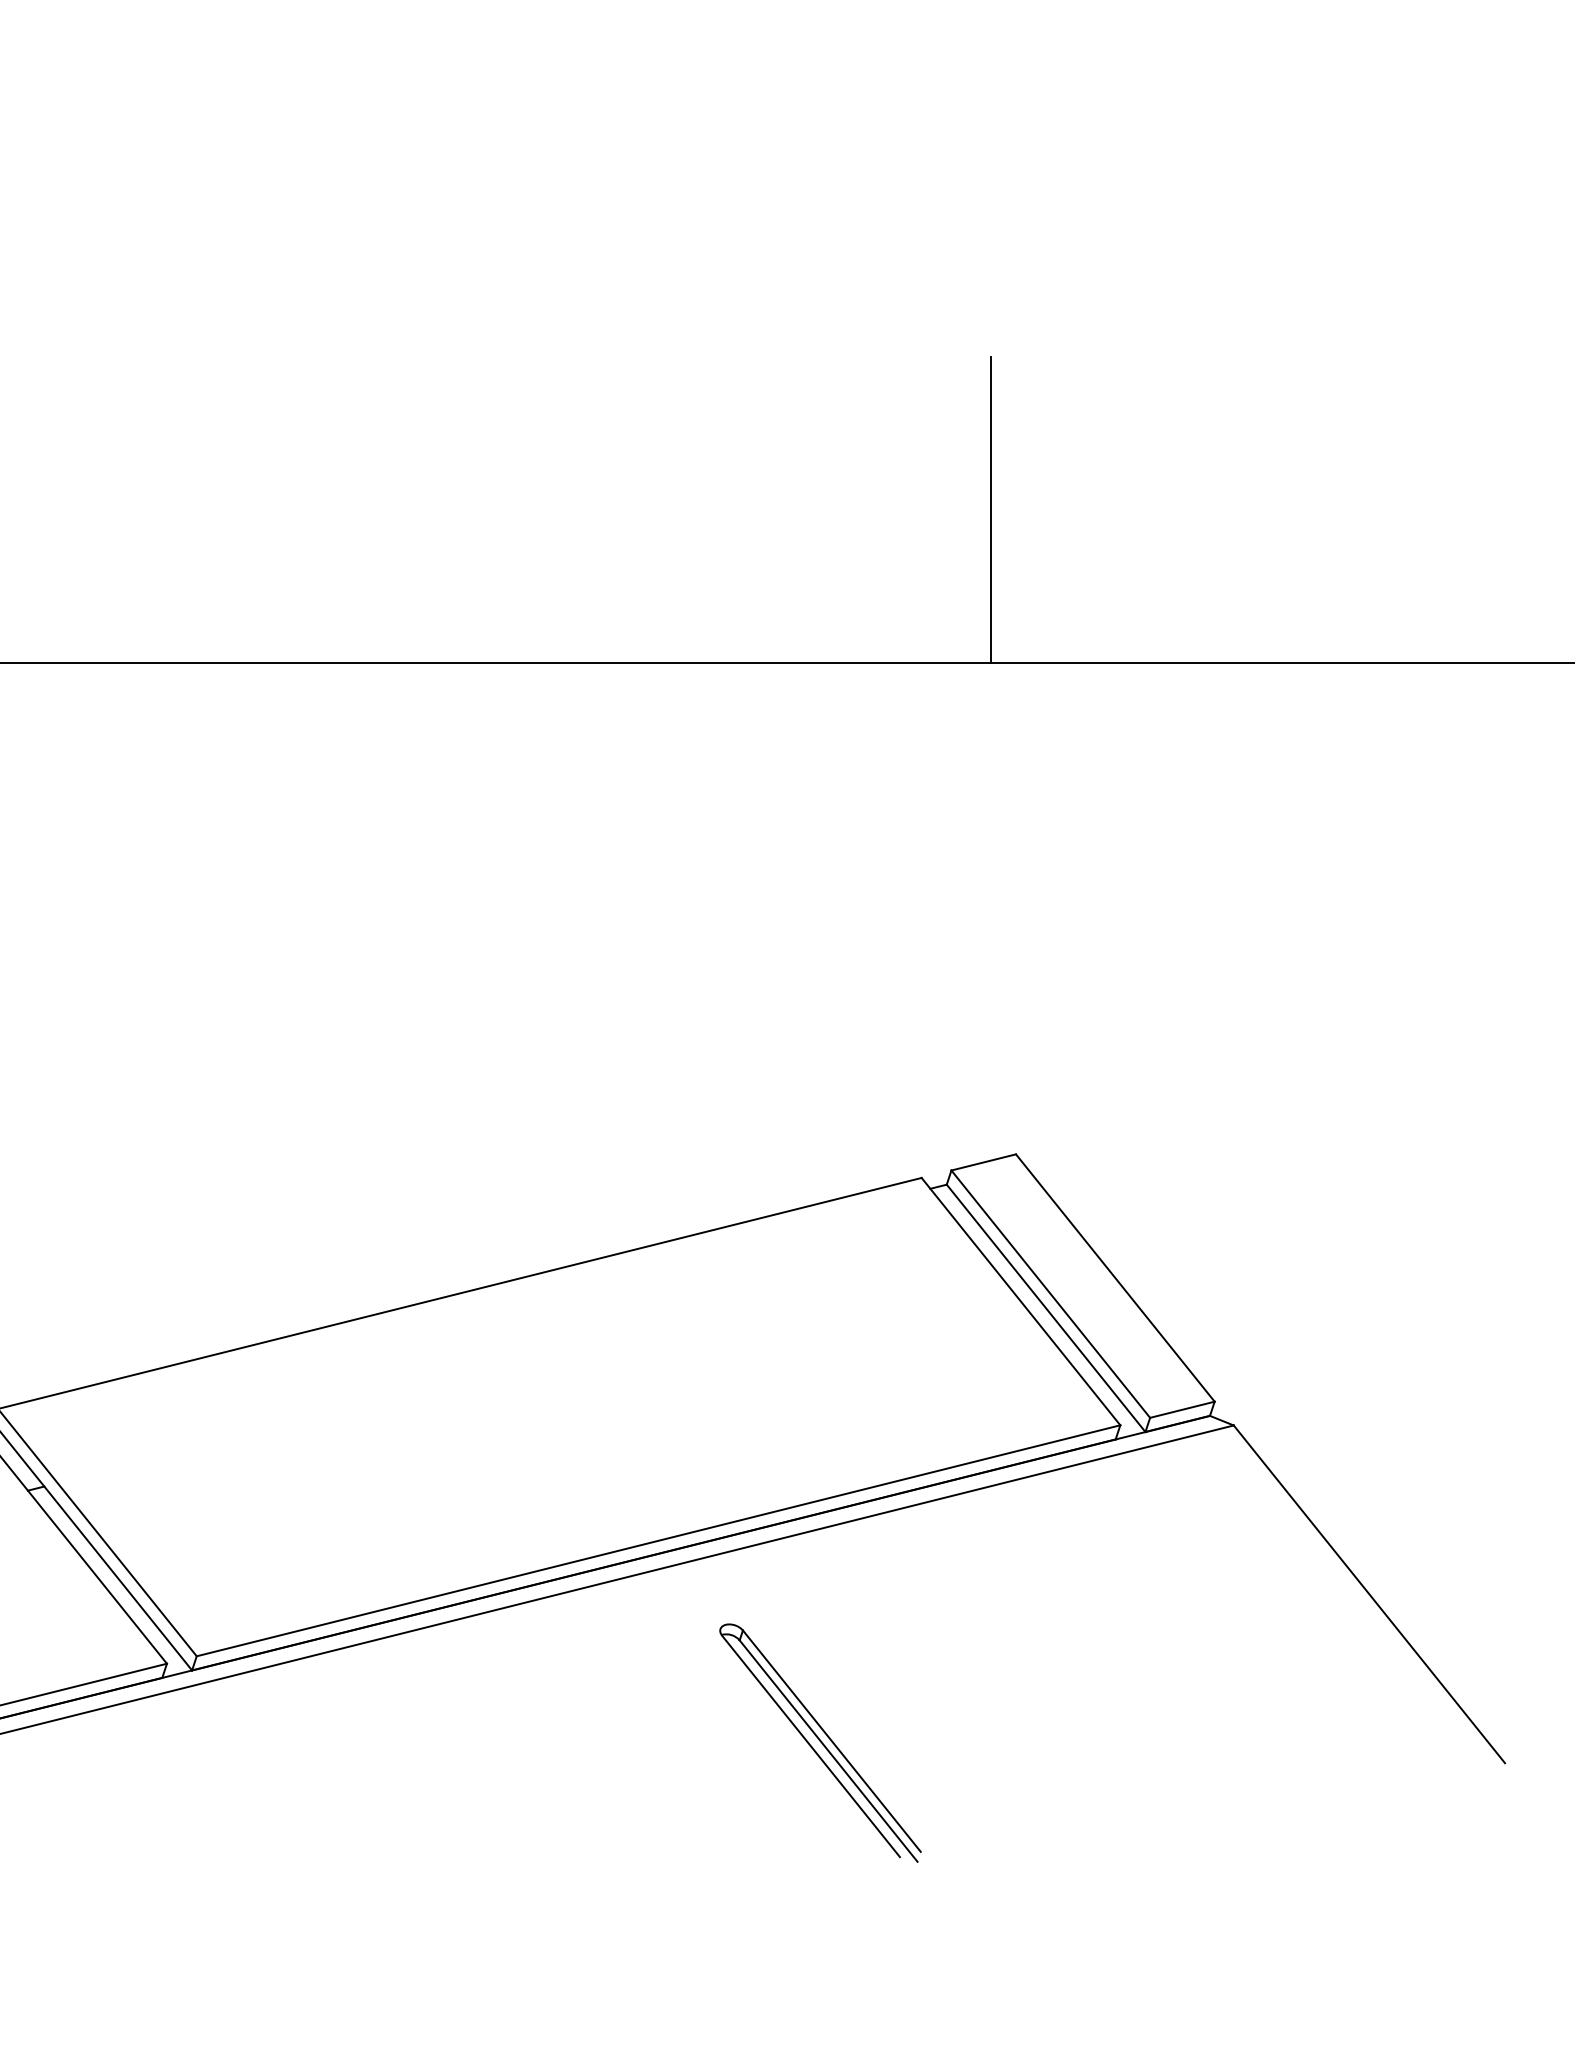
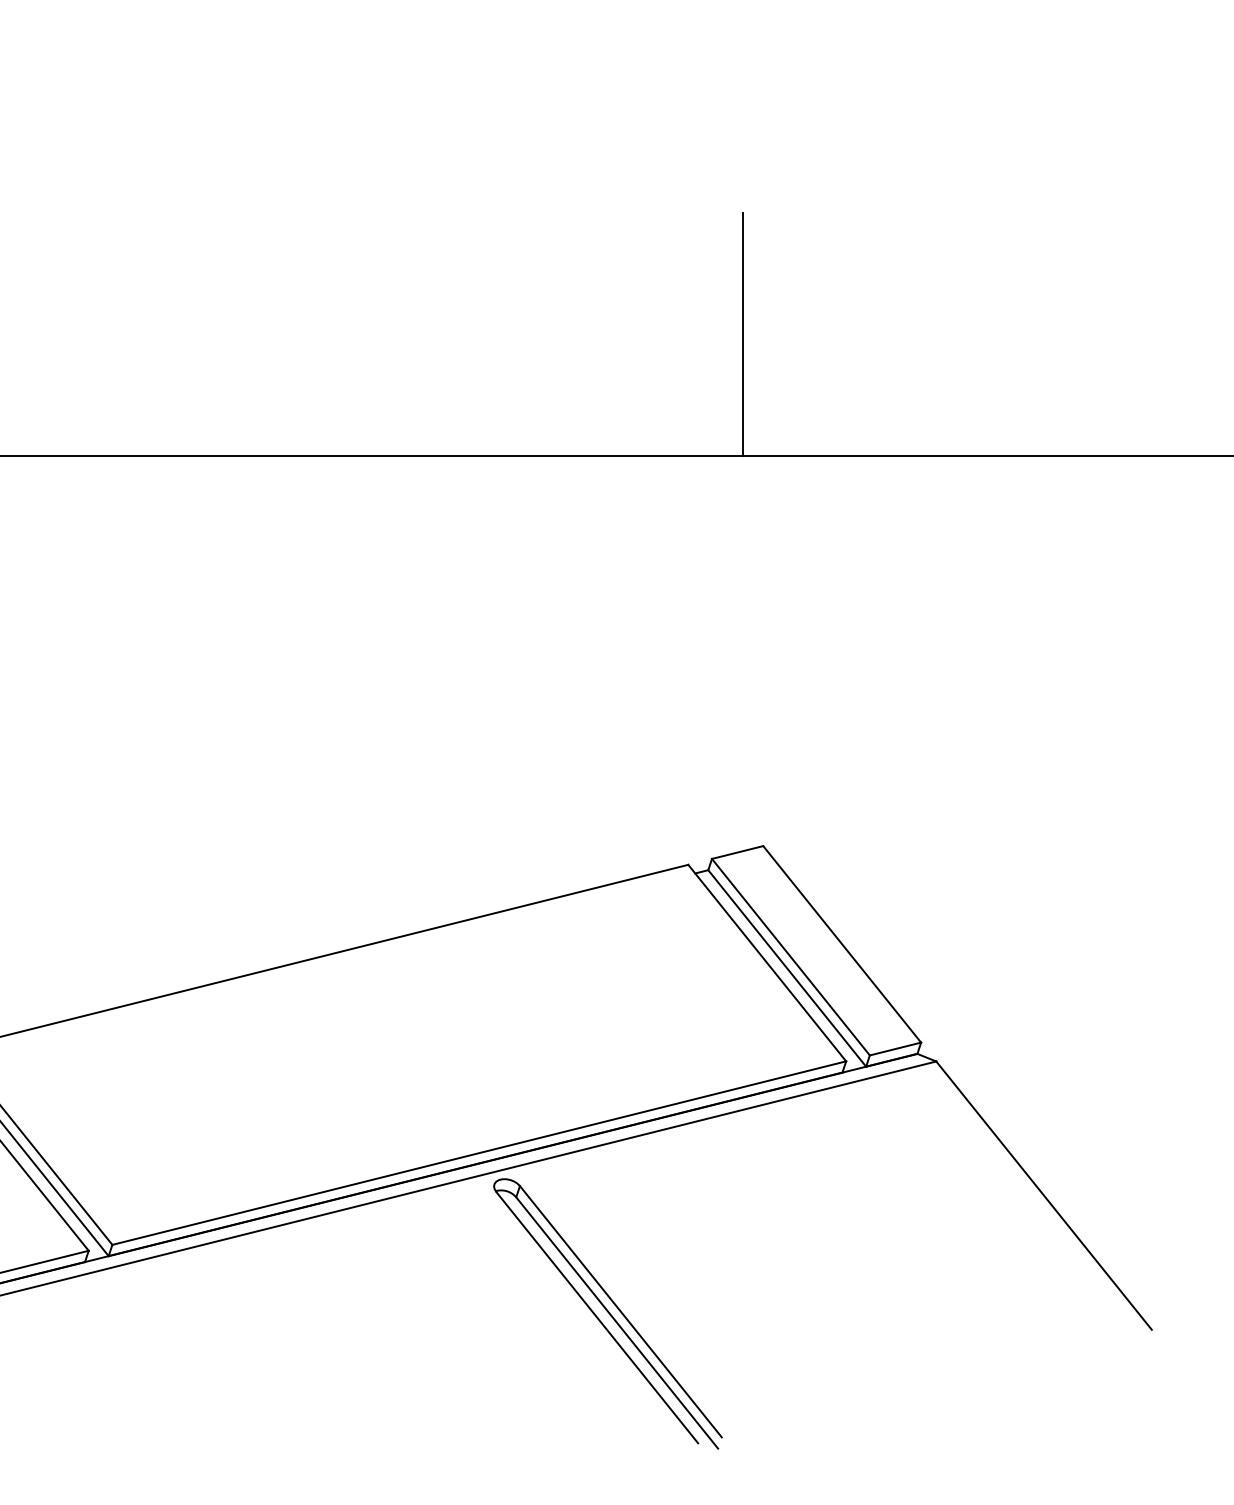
part: (820, 1742) -> (607, 1313), size x1.43

